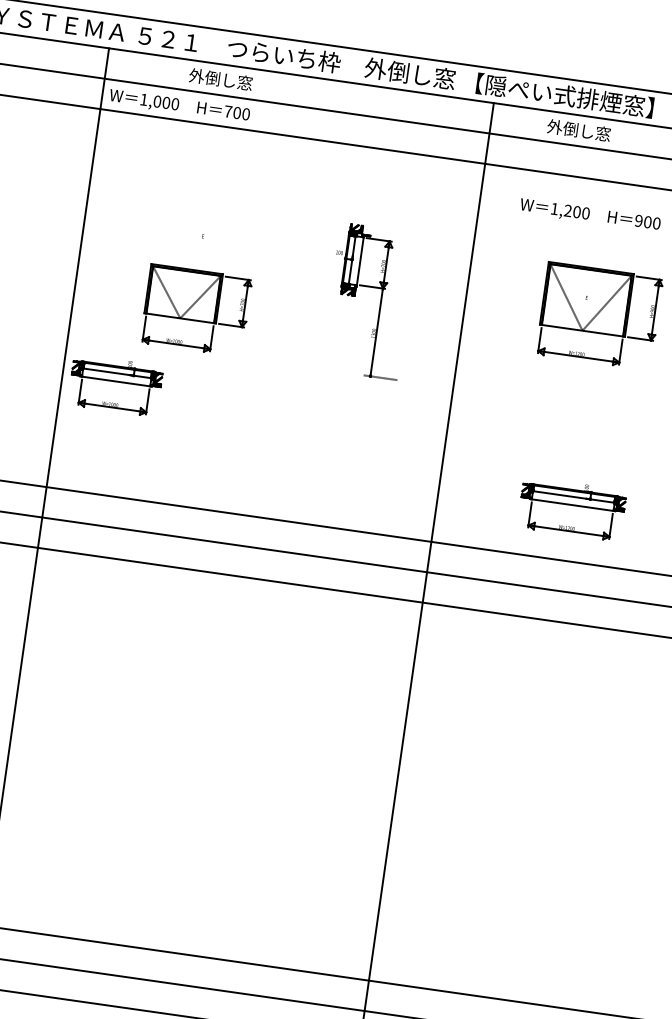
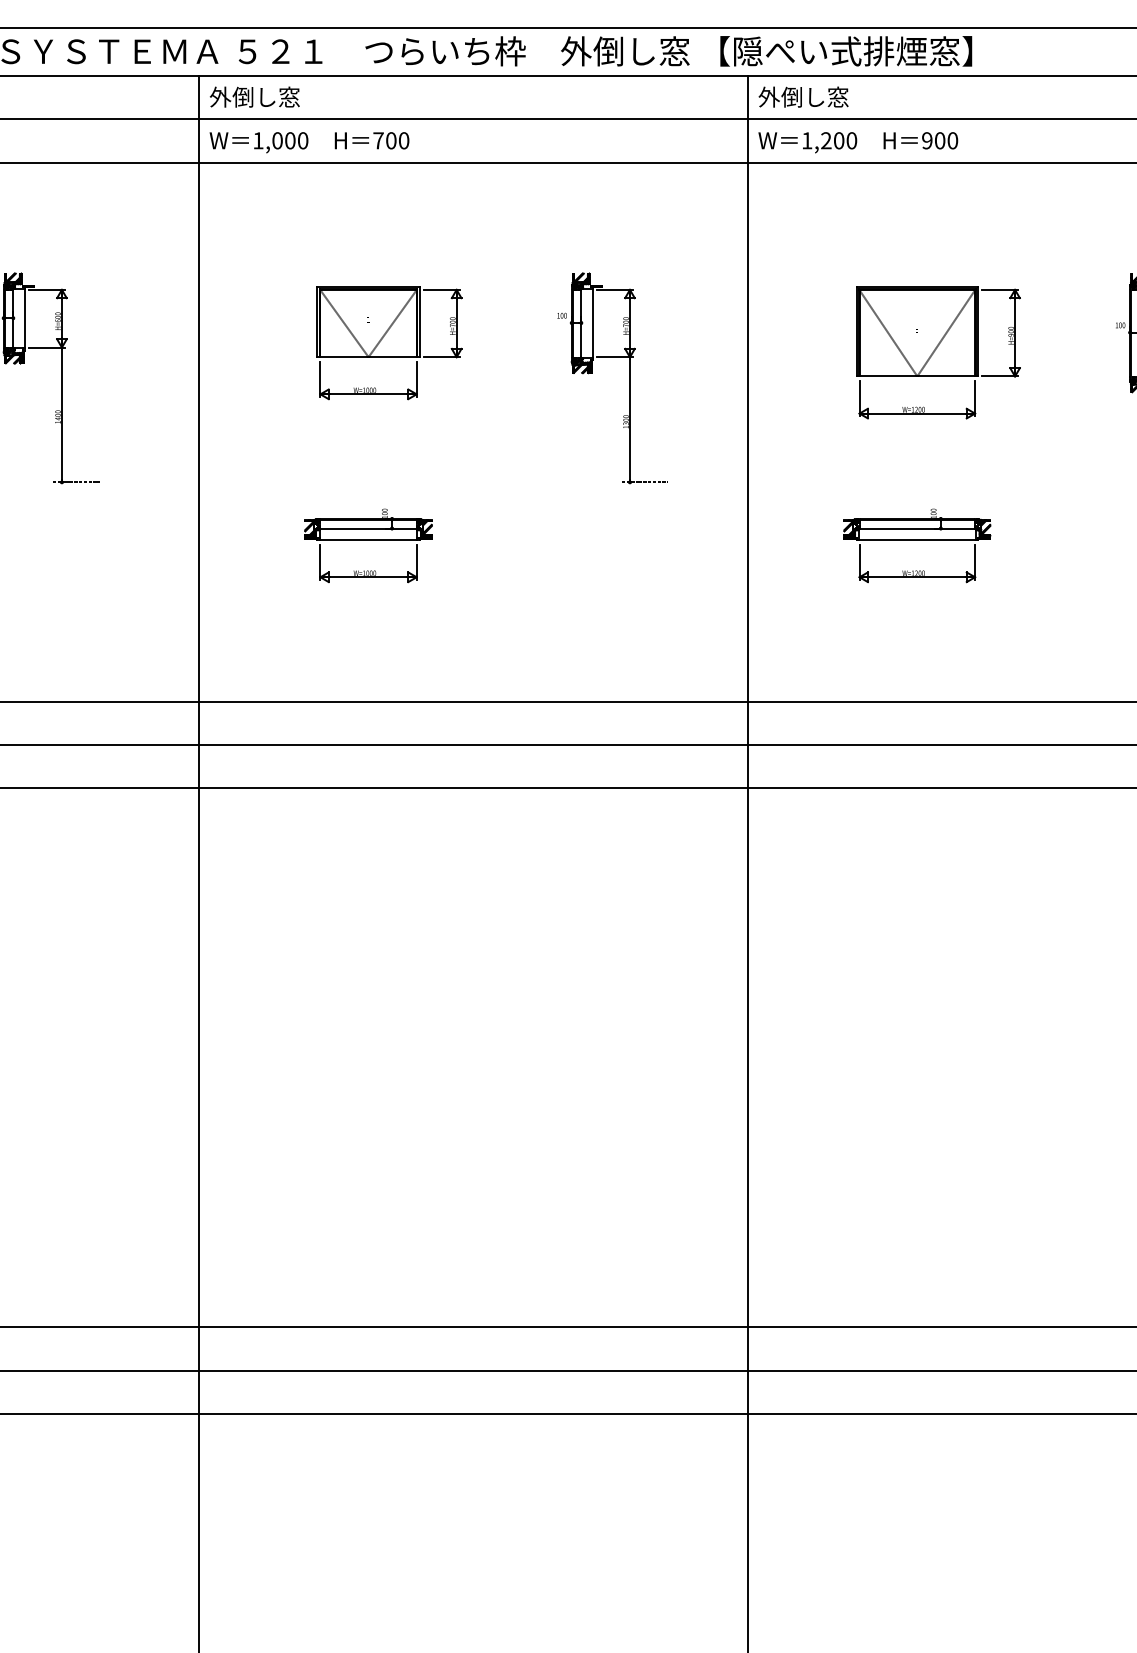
text: (220, 78) -> (254, 96), moved
text: (578, 129) -> (803, 96), moved
text: (590, 215) -> (858, 142), moved
part: (196, 310) -> (389, 343), moved
part: (115, 385) -> (368, 545), moved
part: (572, 508) -> (917, 545), moved

